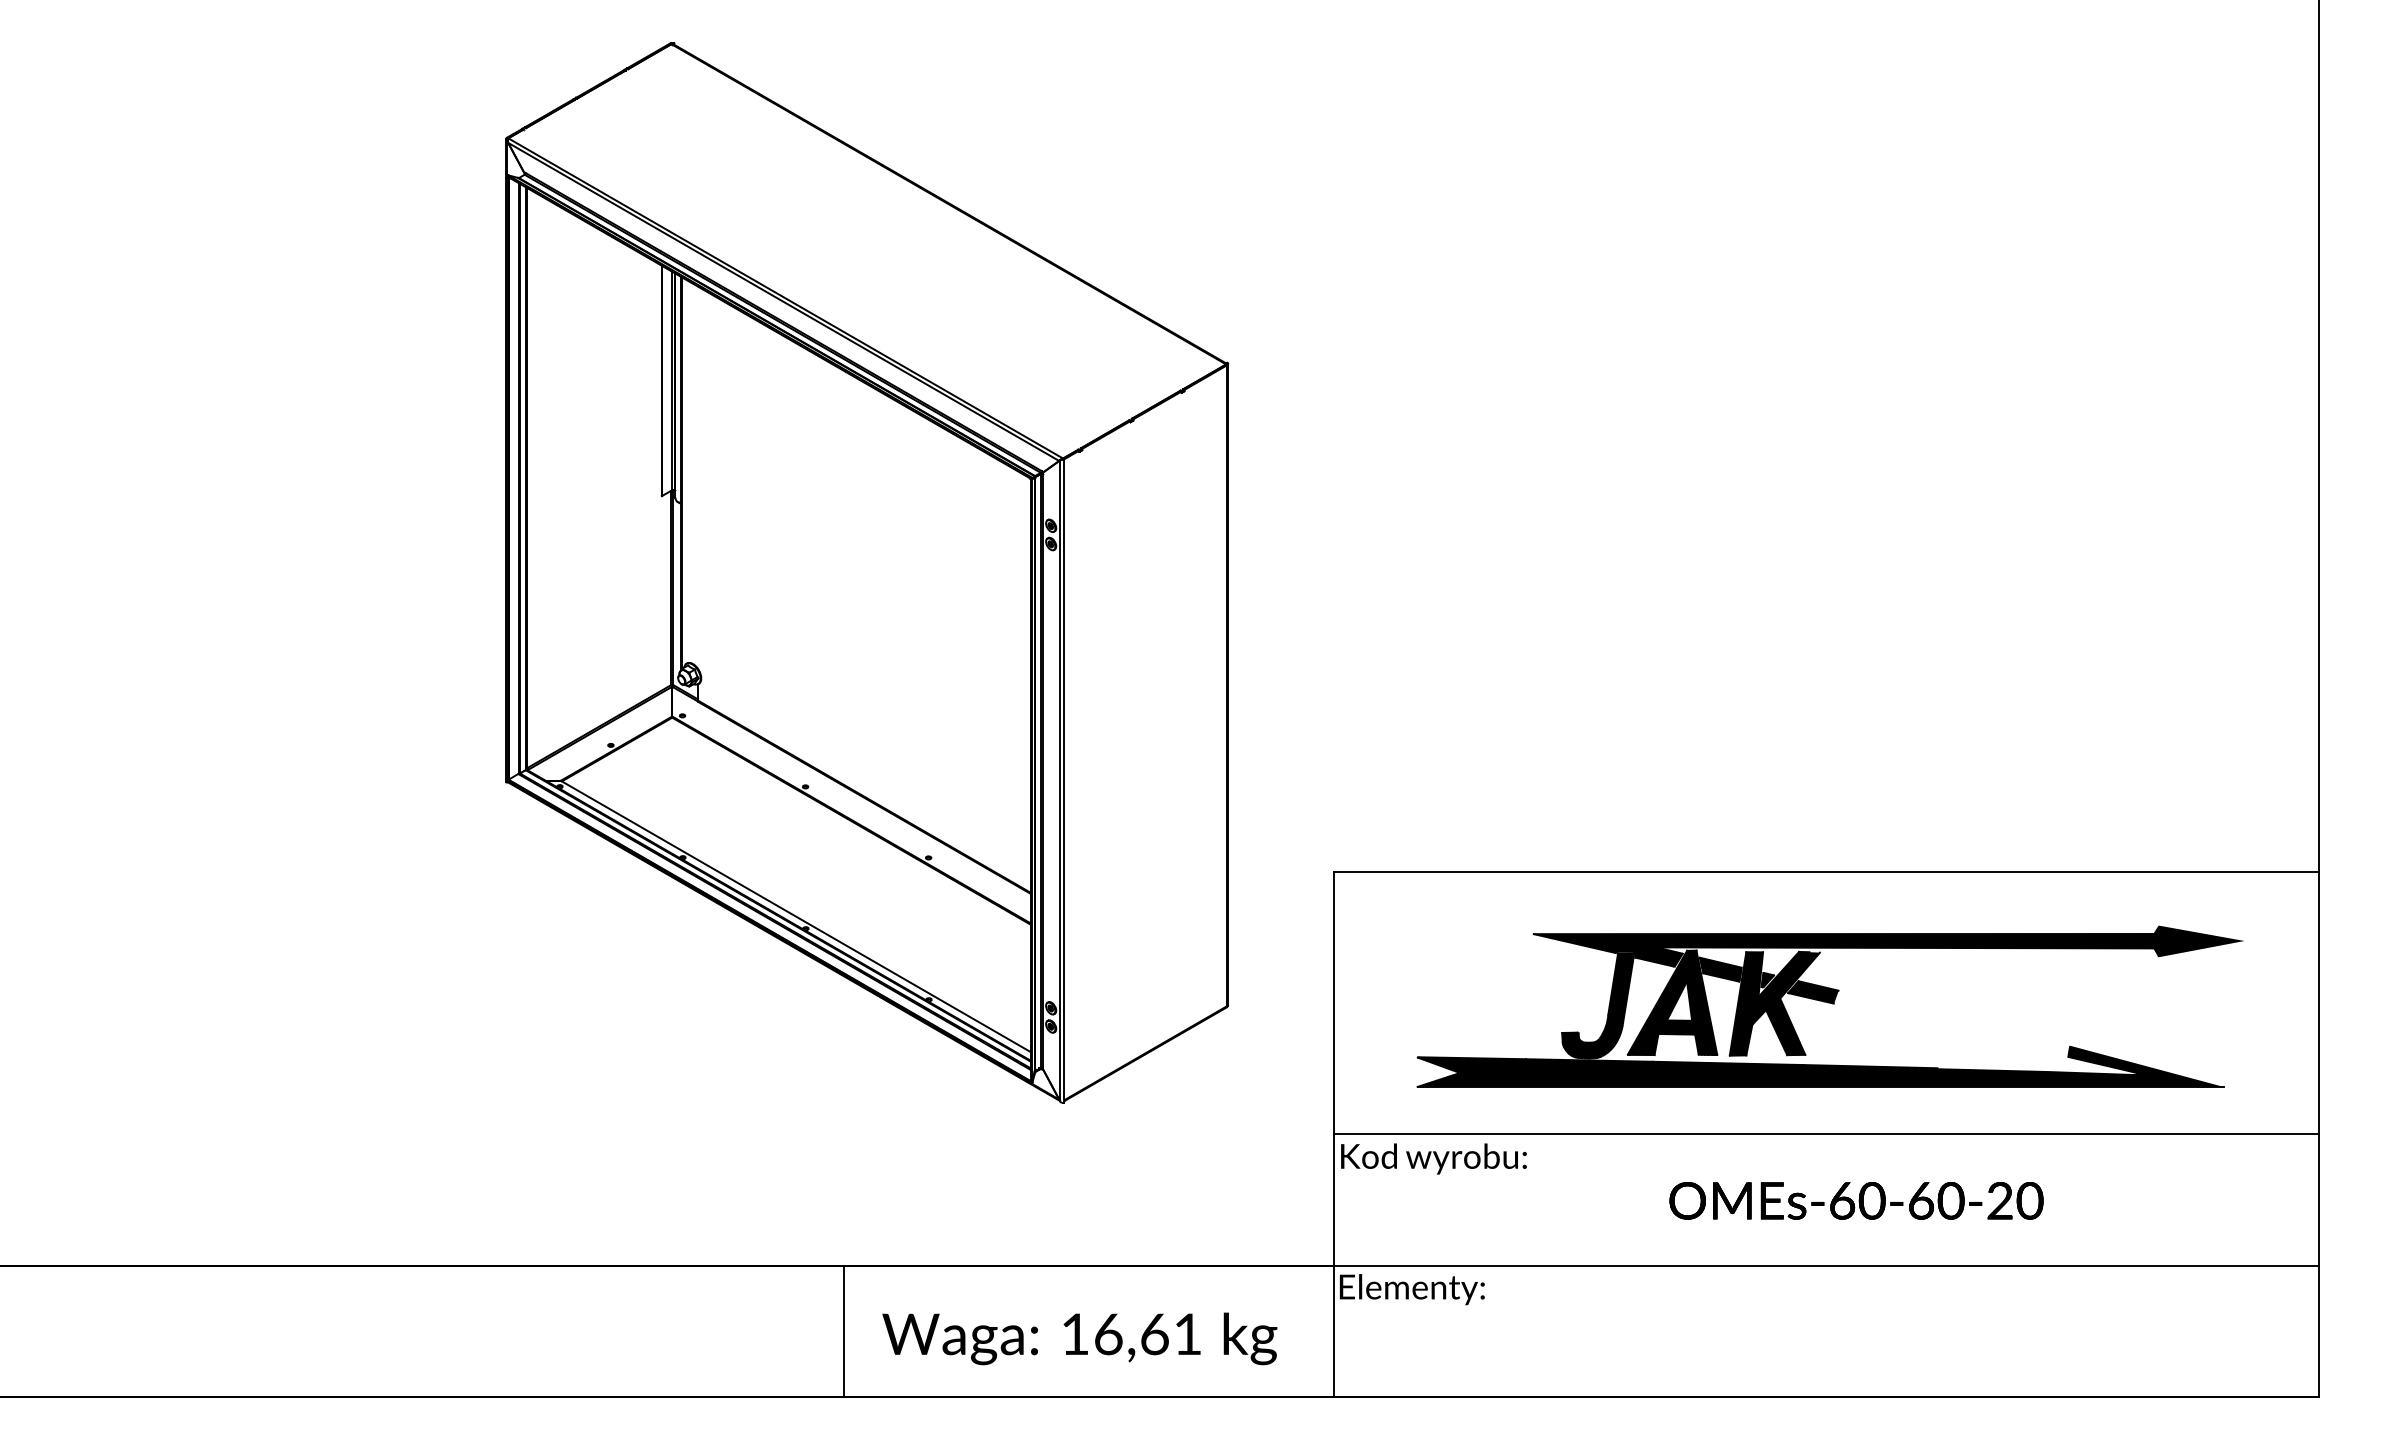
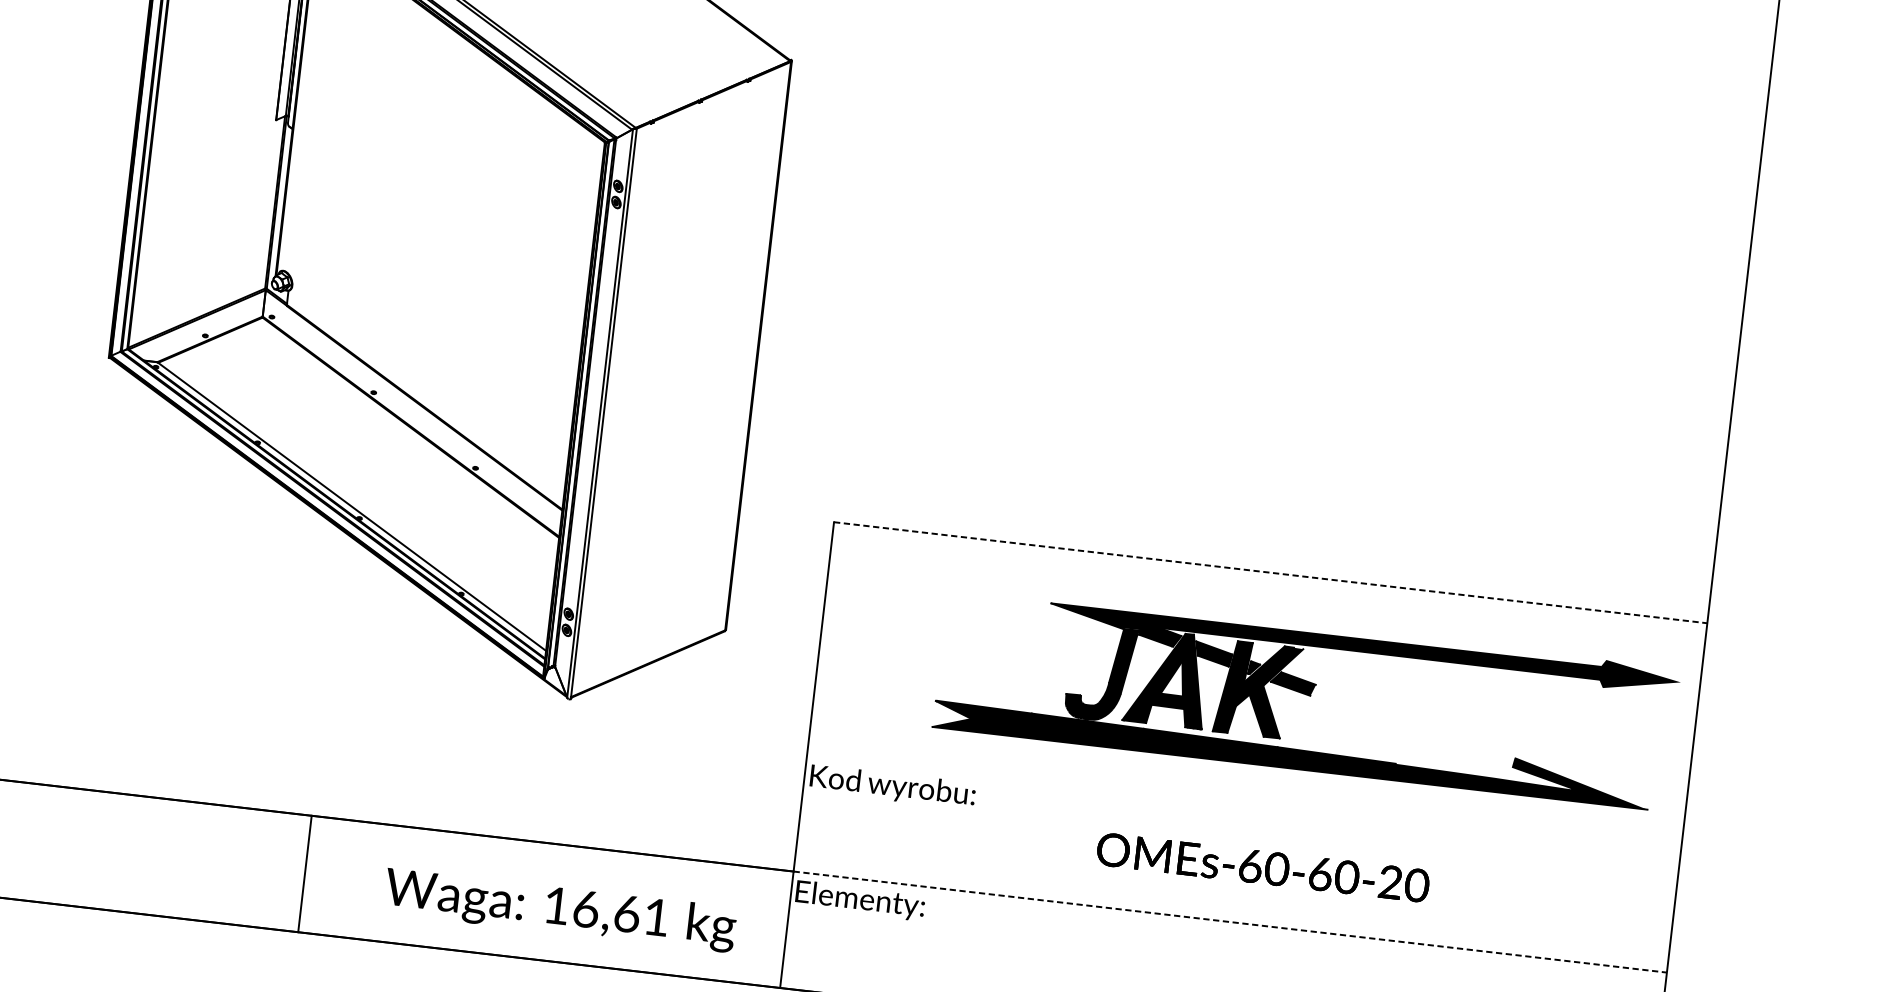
line: (1827, 871) -> (1271, 572), solid -> dashed
part: (1829, 1006) -> (1306, 697), moved
line: (1826, 1134) -> (1243, 805), removed
line: (1827, 1265) -> (1230, 921), solid -> dashed
line: (844, 1330) -> (305, 873), moved

